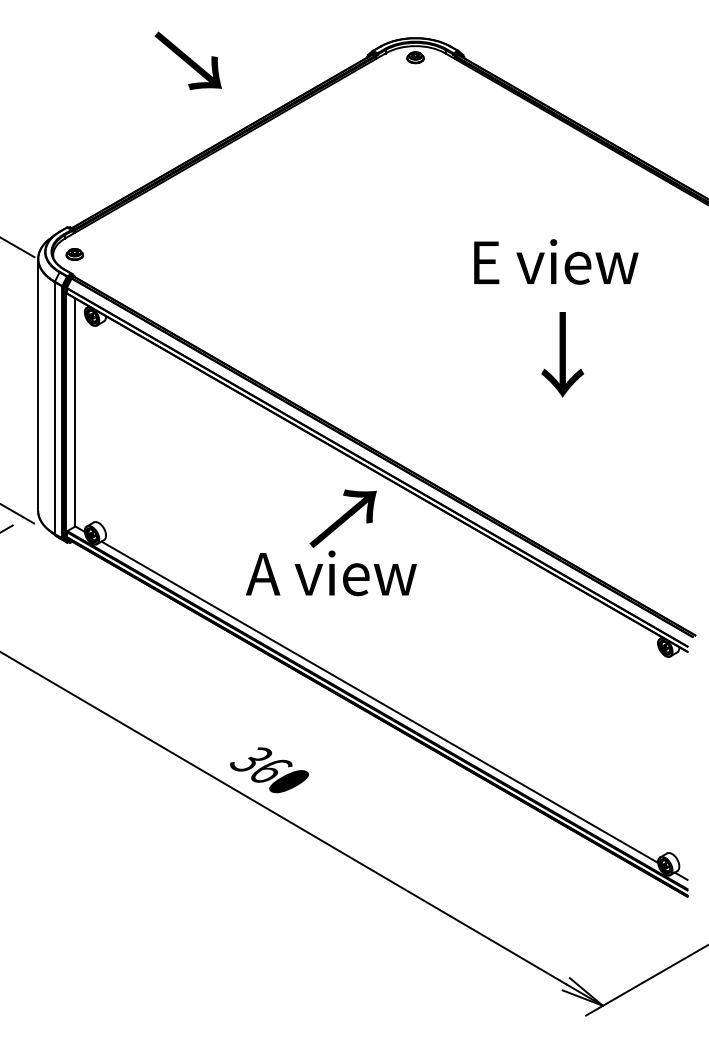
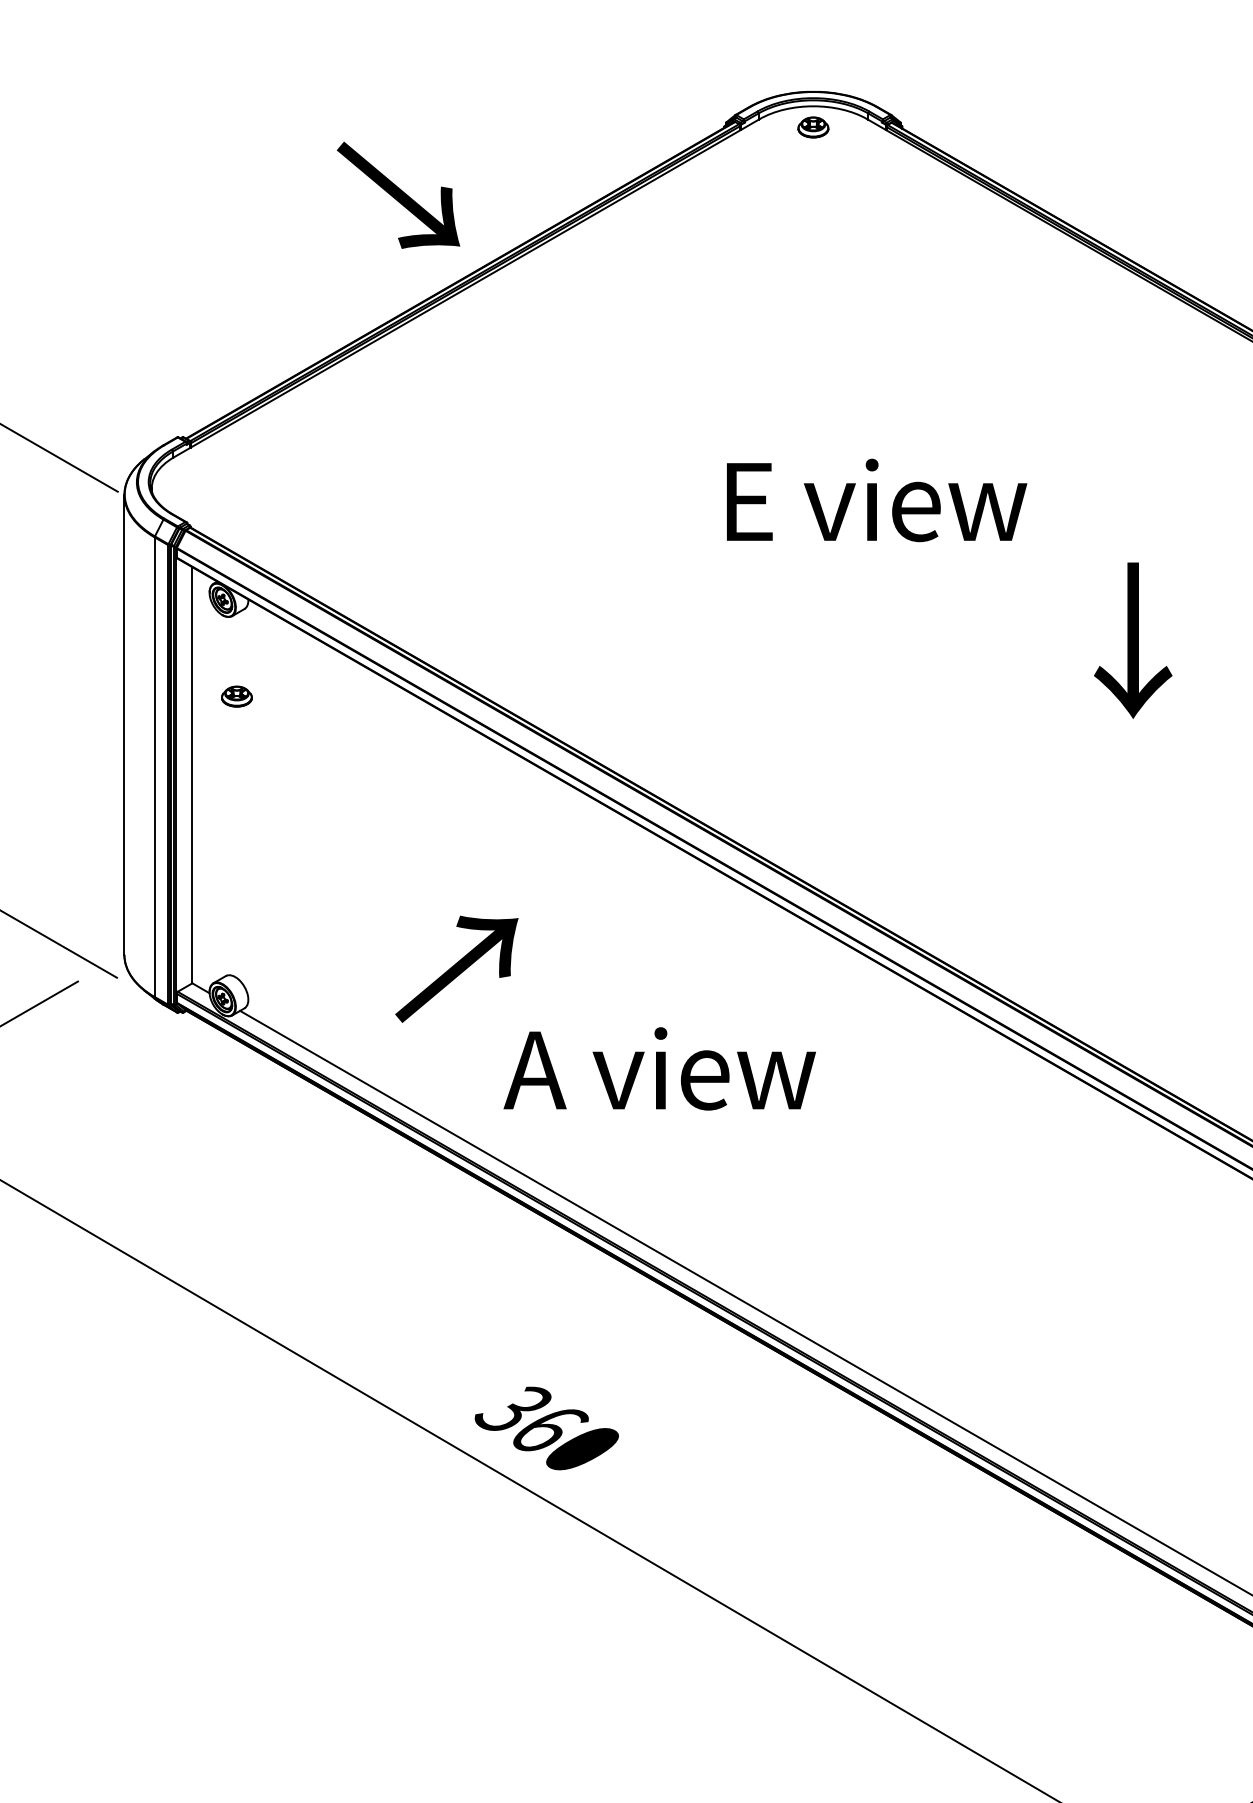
text: (187, 60) -> (397, 194), moved
part: (74, 254) -> (236, 696), moved
text: (556, 261) -> (877, 499), moved
text: (562, 354) -> (1132, 640), moved
text: (342, 518) -> (455, 968), moved

